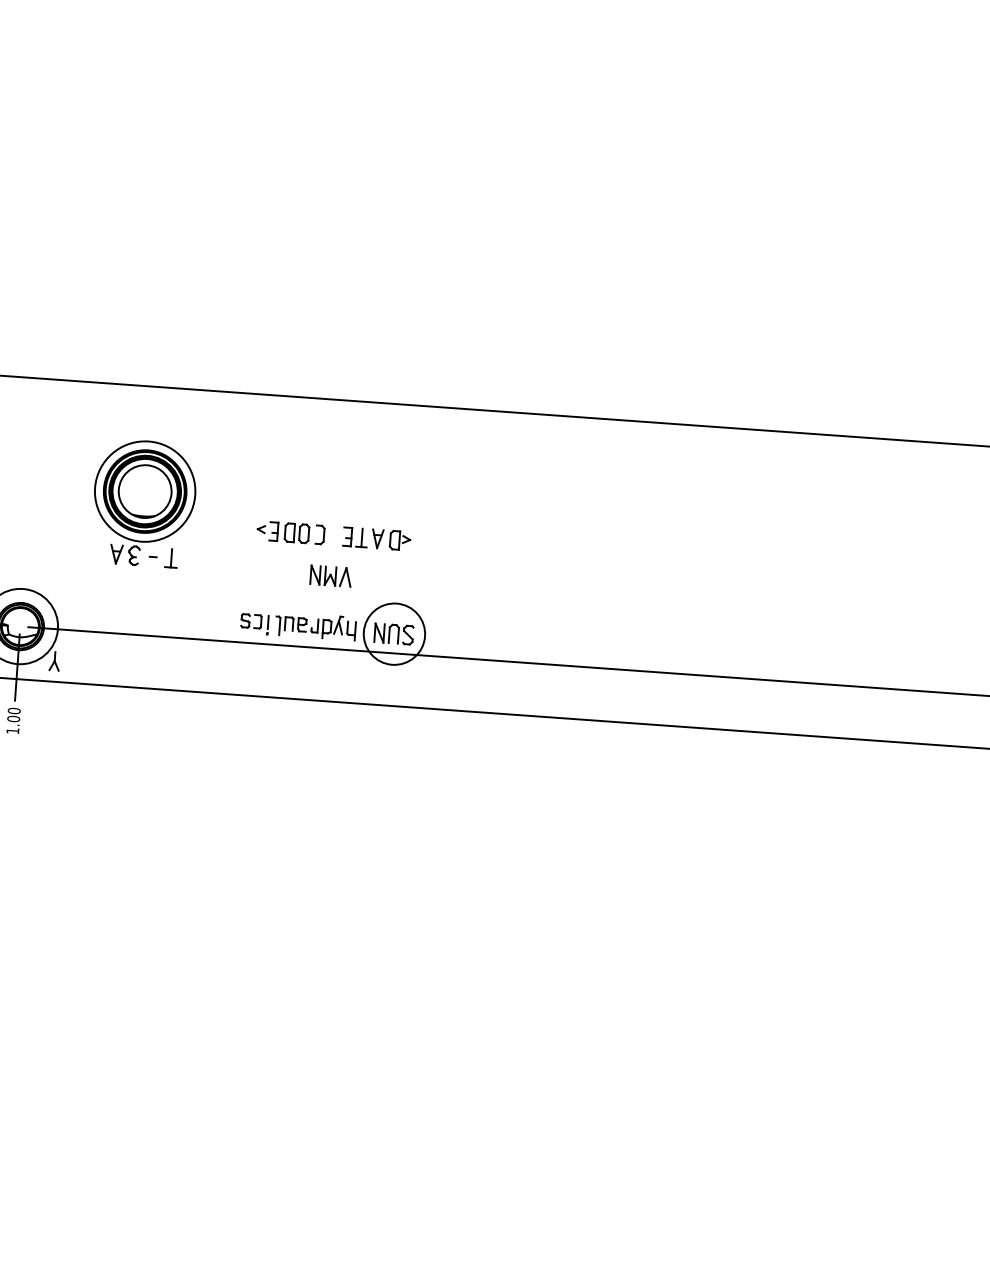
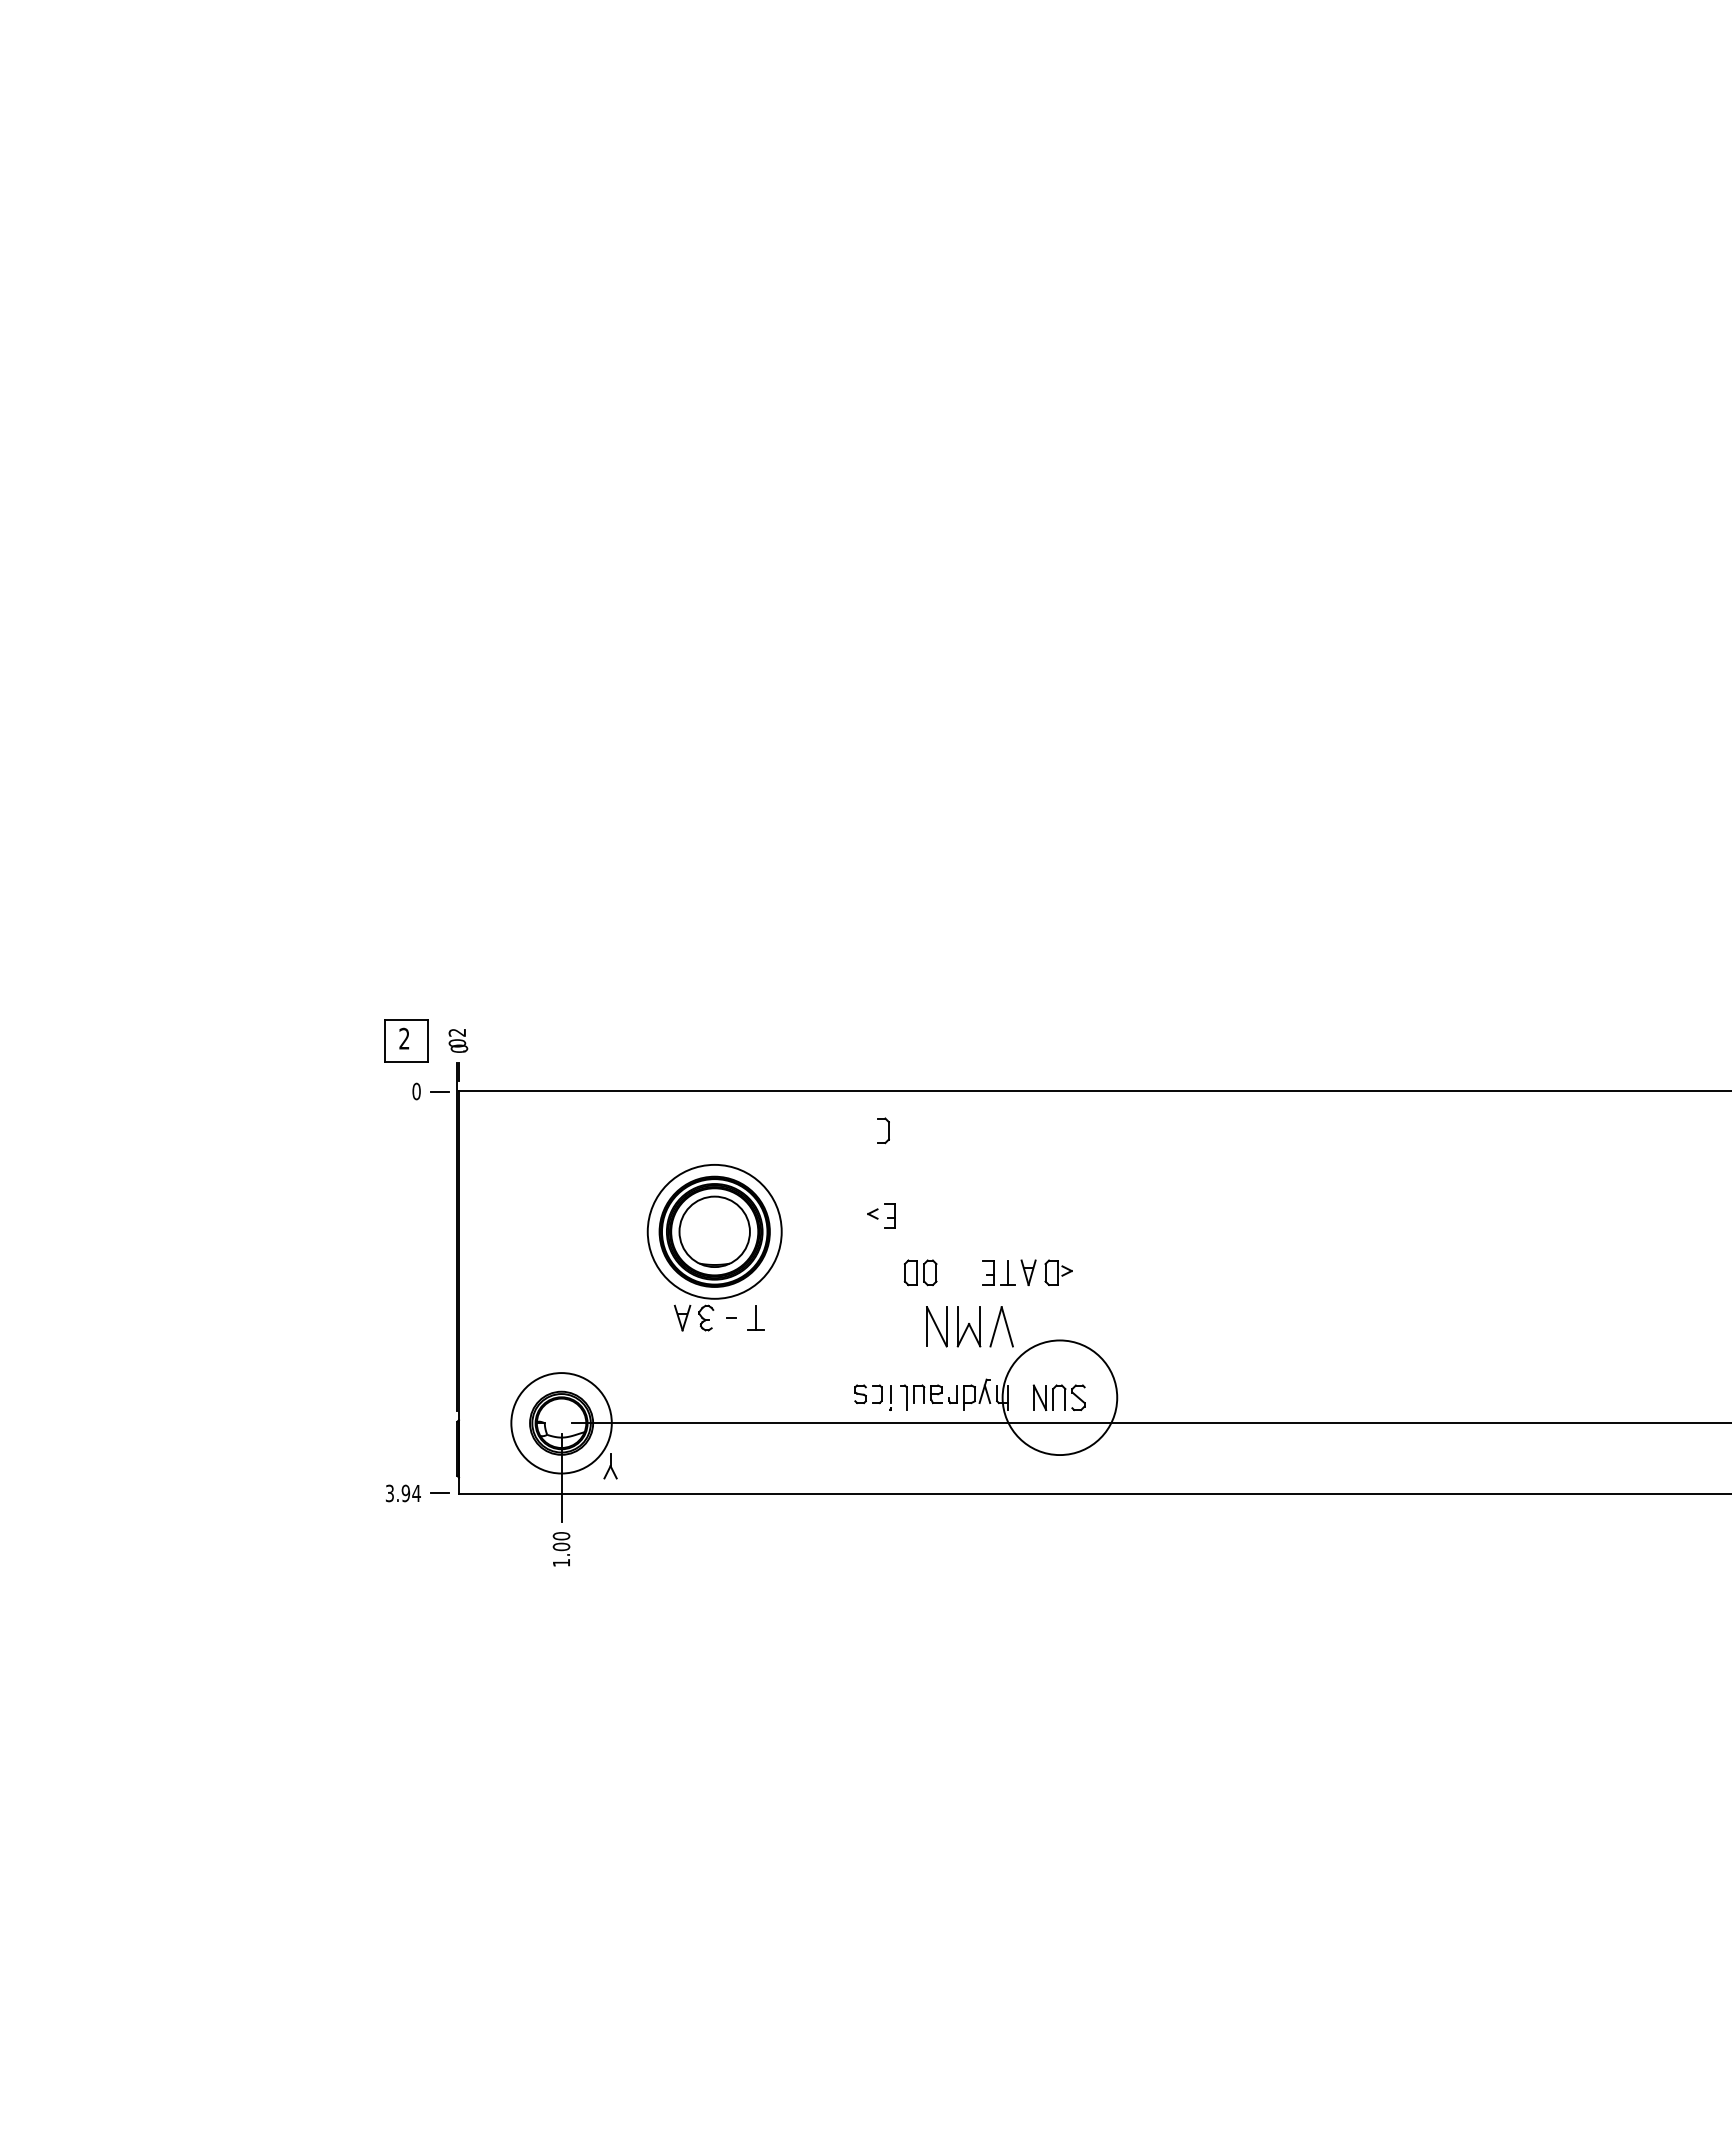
part: (267, 530) -> (881, 1215), moved
part: (320, 534) -> (883, 1130), moved
part: (330, 576) -> (969, 1326), size x1.6
circle: (394, 633) -> (1059, 1397), size x1.4

